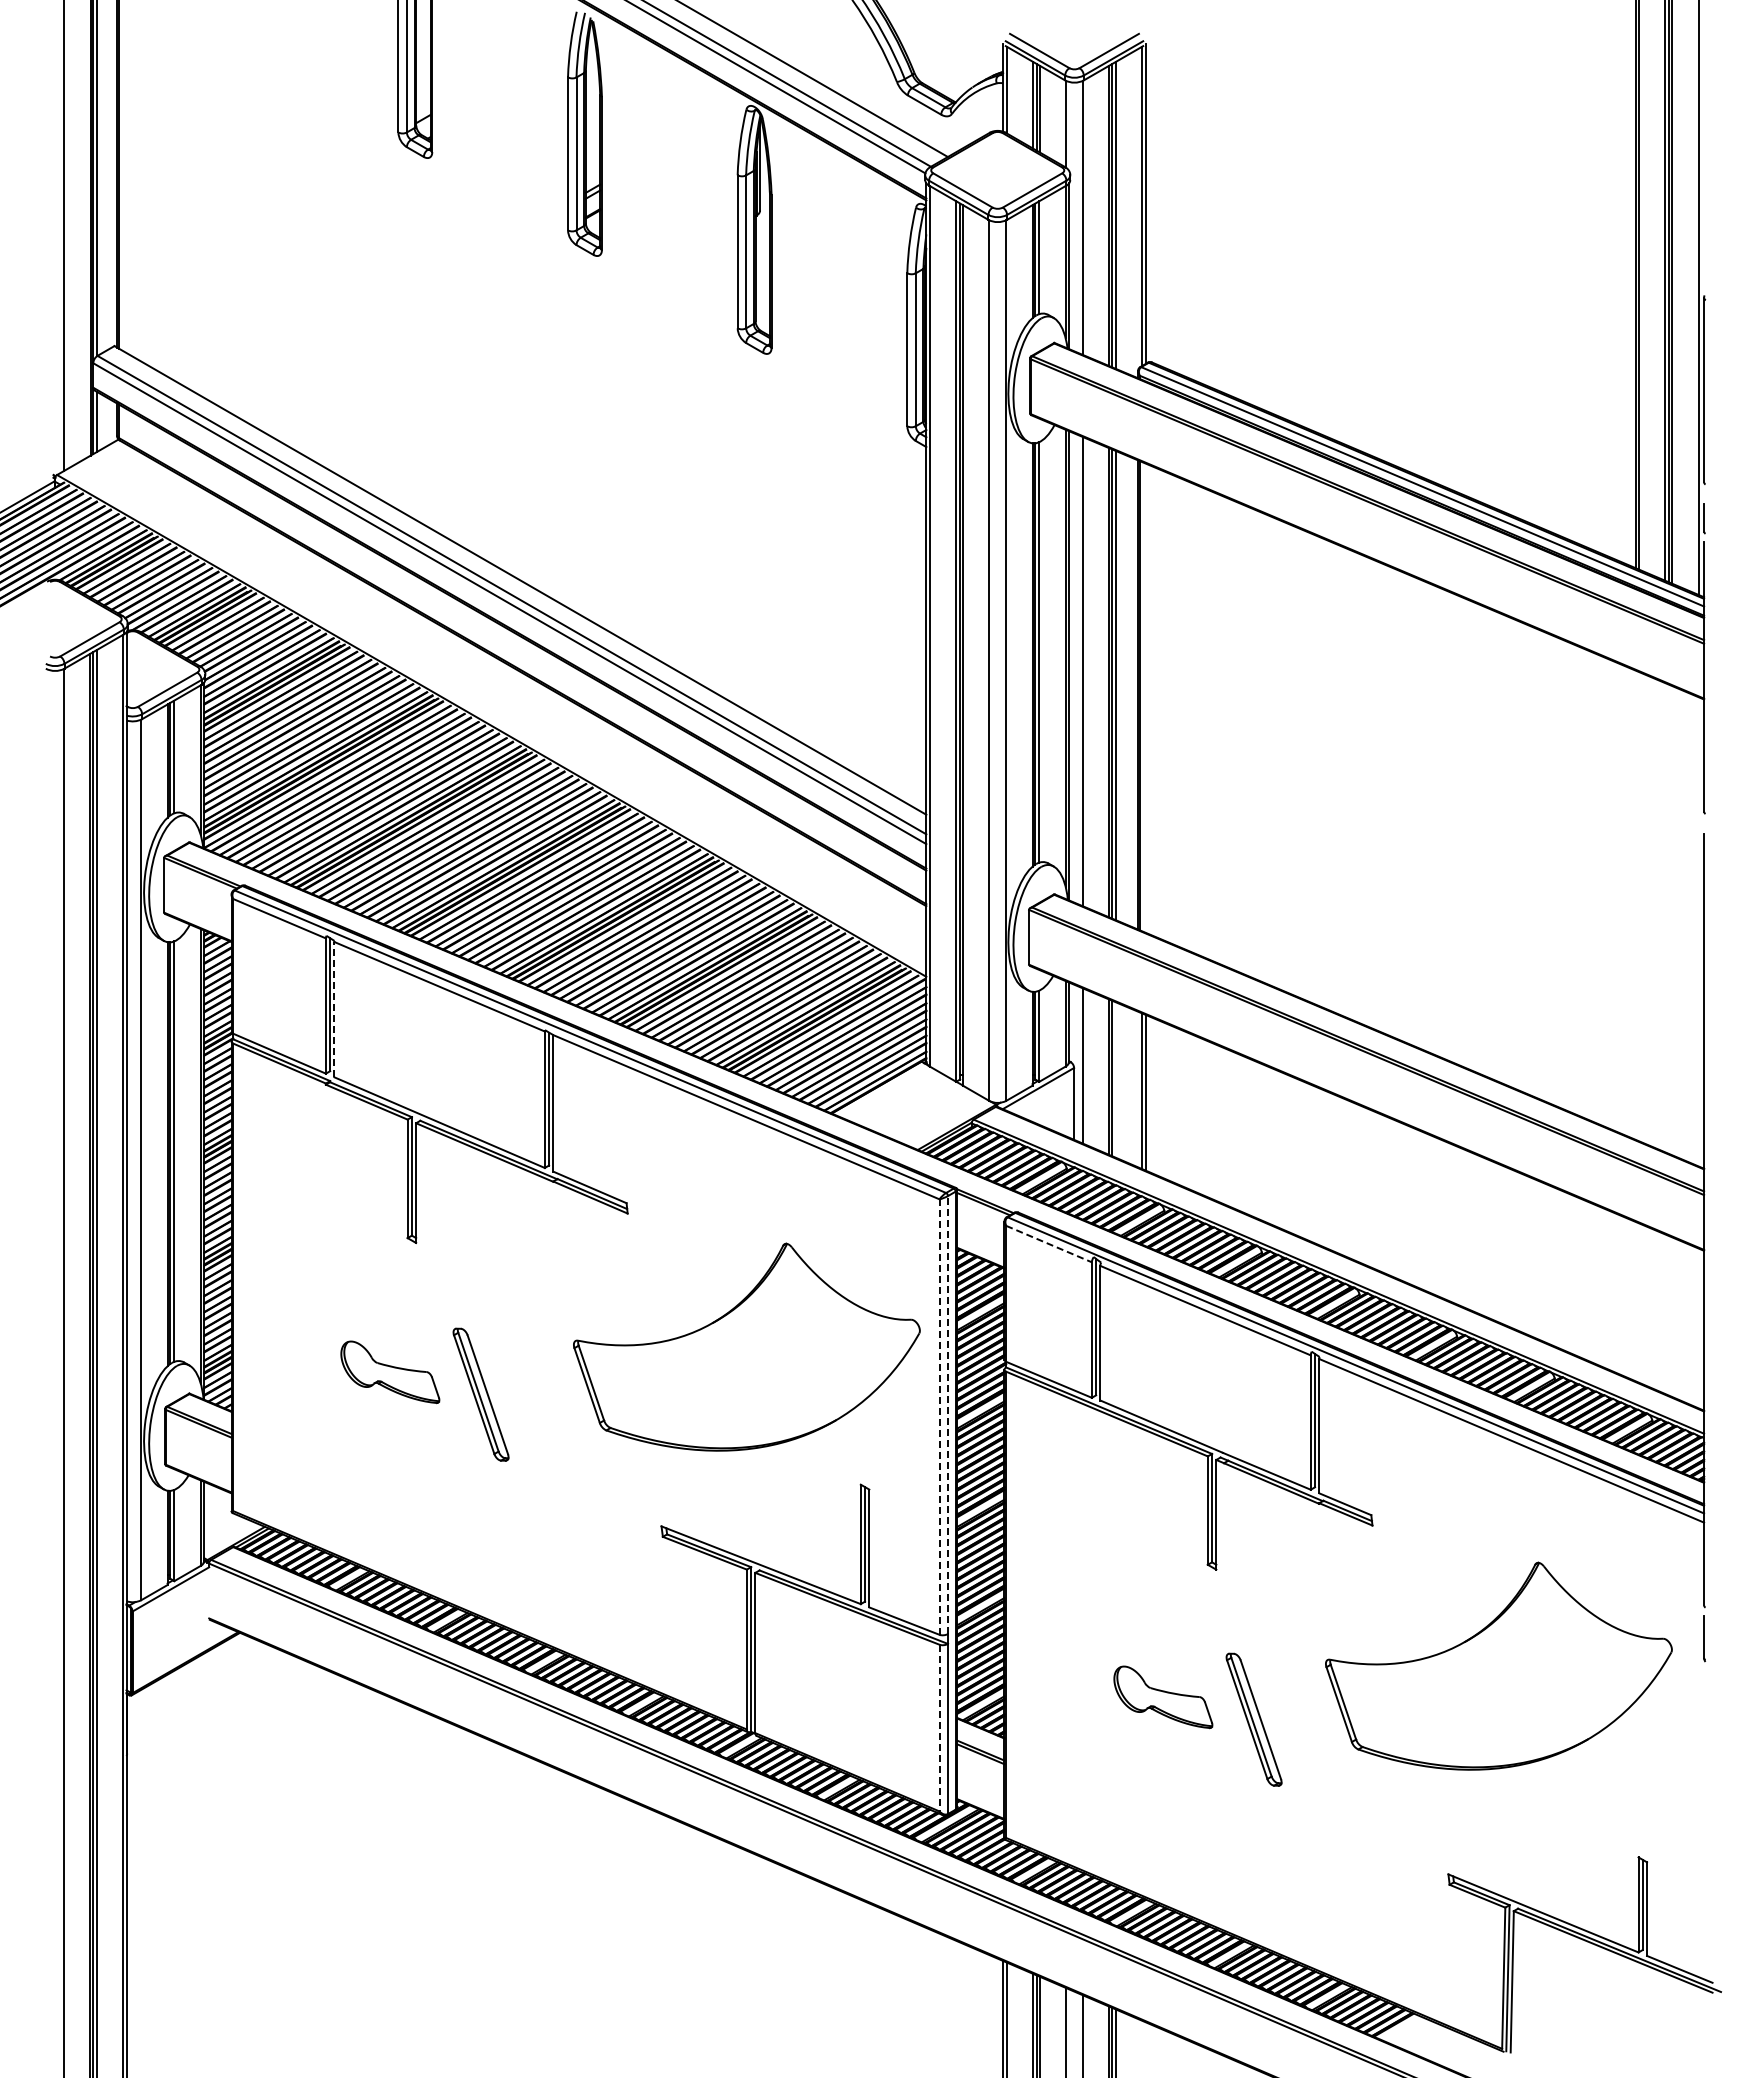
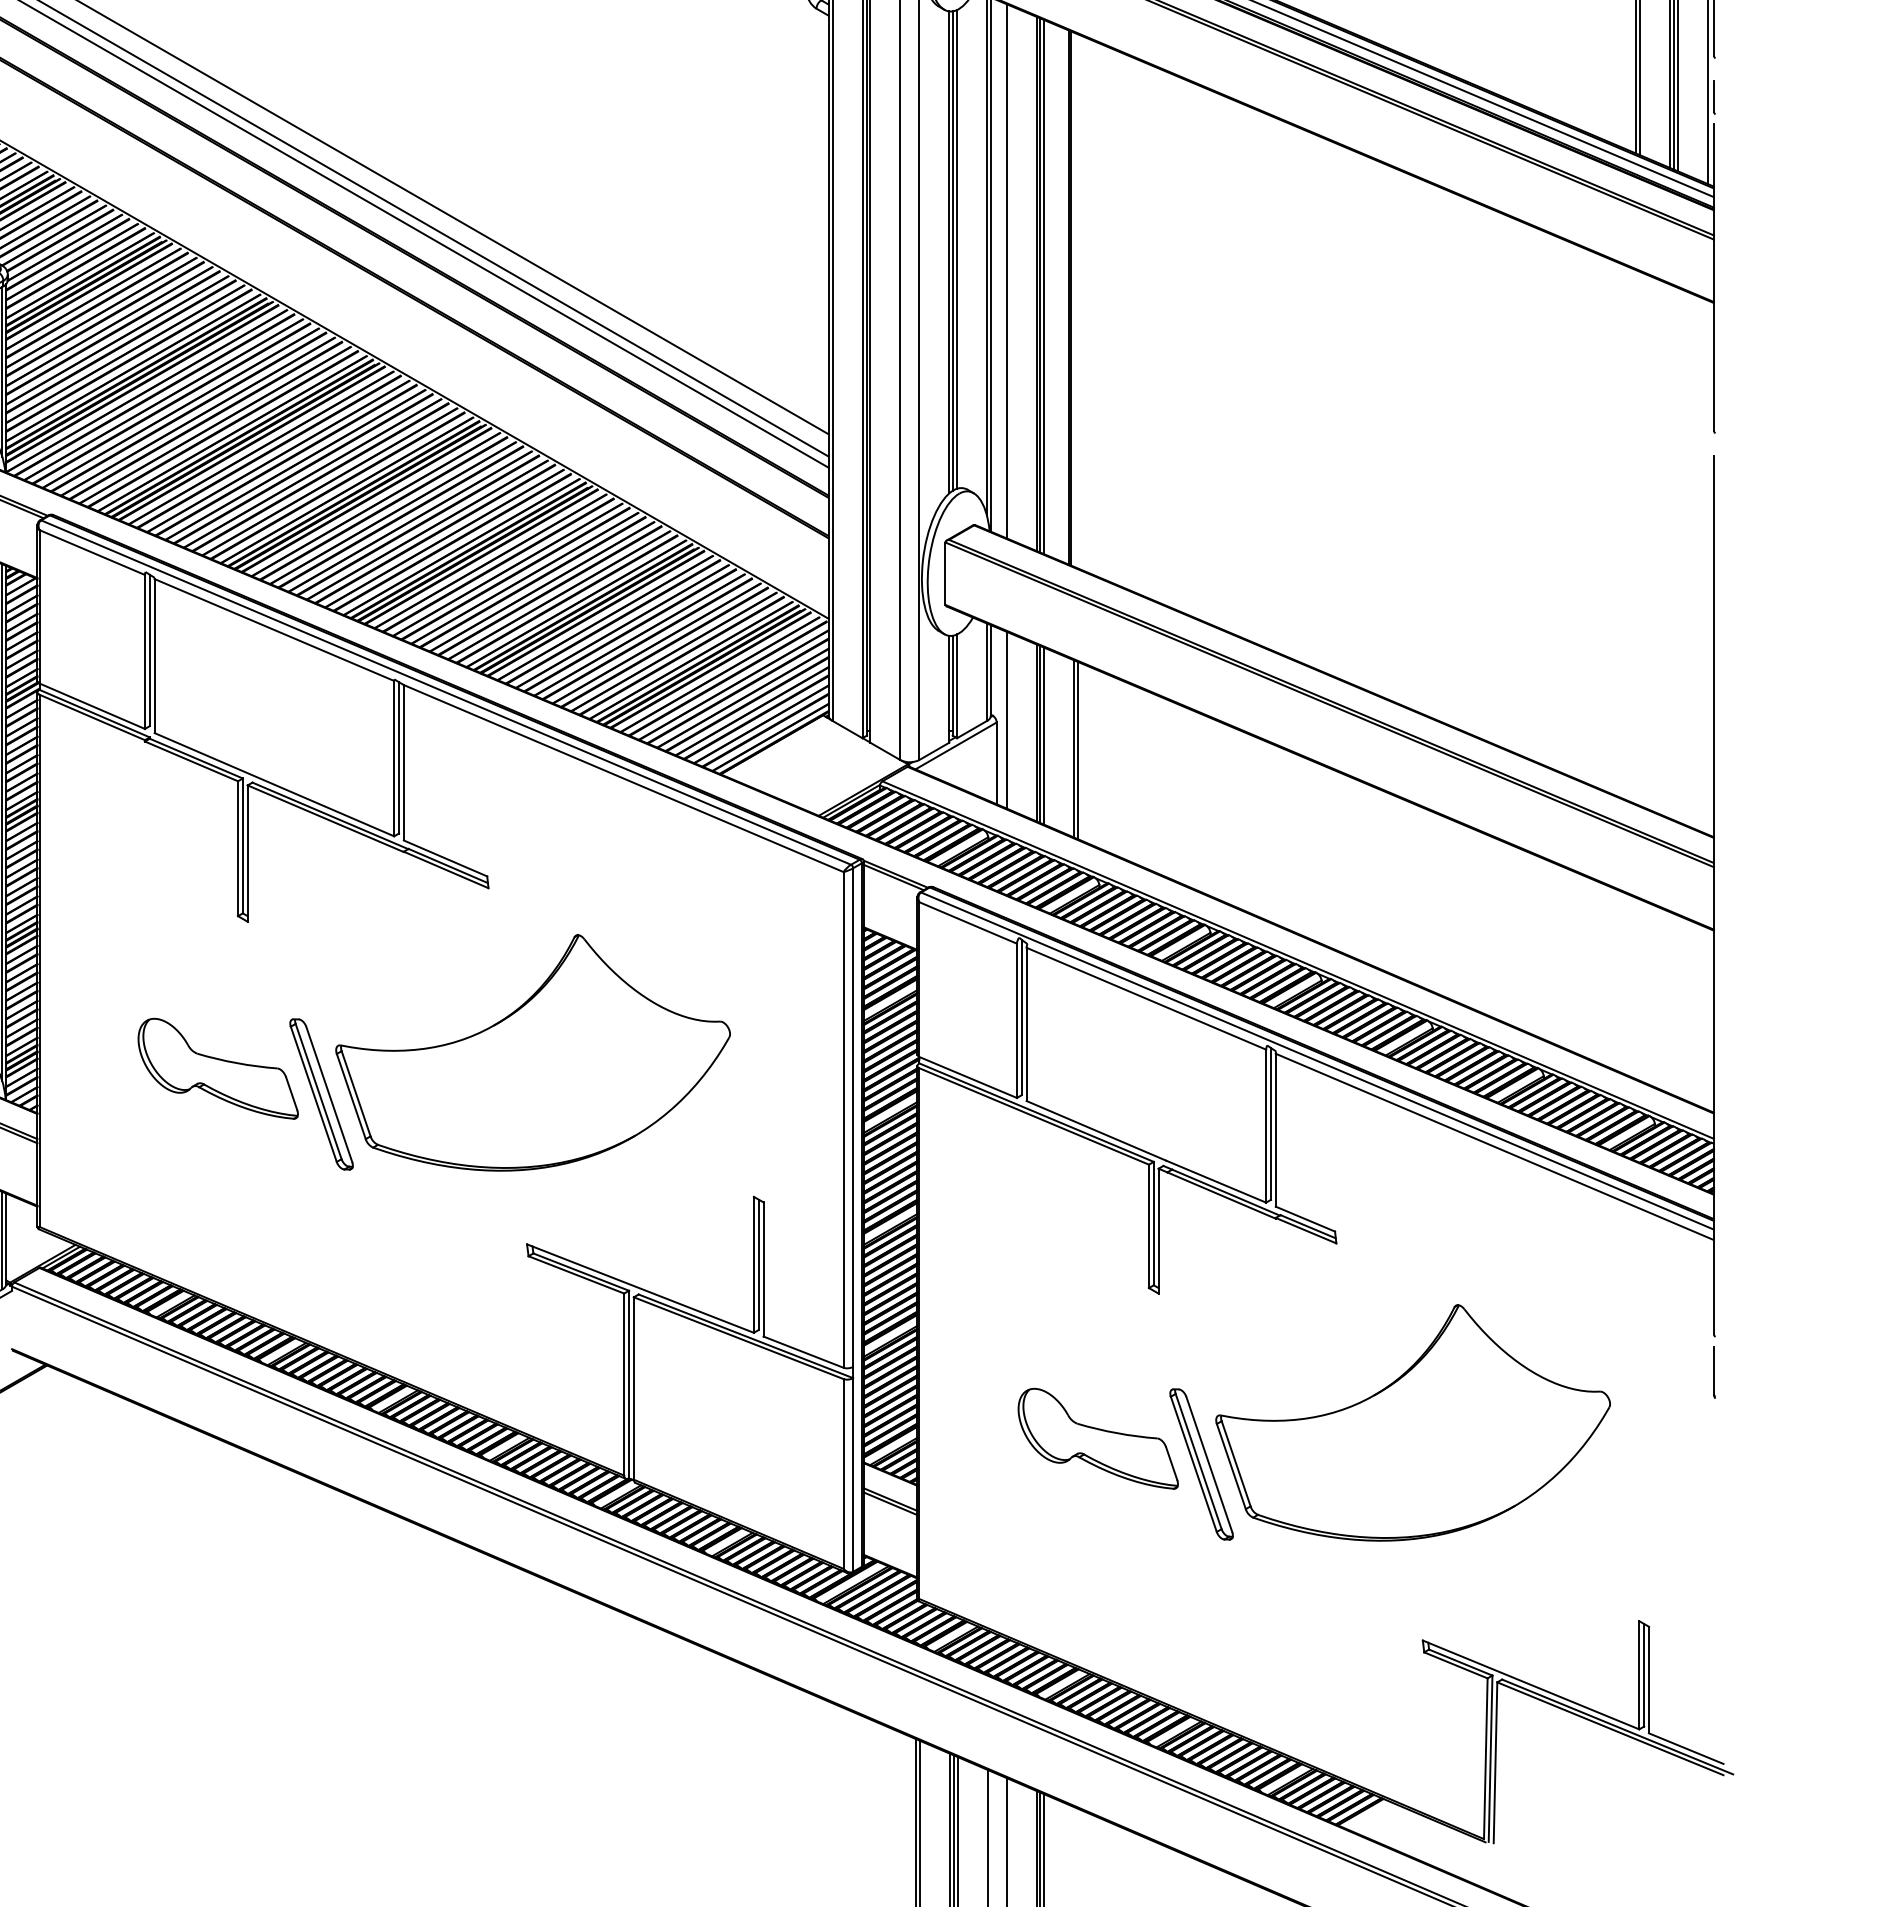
line: (334, 1009) -> (154, 655), dashed -> solid
line: (1116, 1079) -> (1044, 735), added
line: (1049, 1244) -> (968, 923), dashed -> solid
part: (746, 1346) -> (532, 1052), moved
part: (390, 1372) -> (218, 1069), size x1.43
line: (948, 1414) -> (853, 1116), dashed -> solid
line: (939, 1417) -> (843, 1120), dashed -> solid
part: (1498, 1665) -> (1412, 1422), moved
part: (1163, 1697) -> (1098, 1439), size x1.43
line: (939, 1728) -> (843, 1474), dashed -> solid

